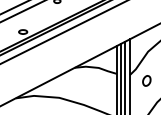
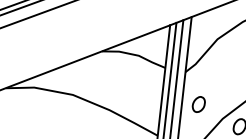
part: (146, 80) -> (198, 103), moved

